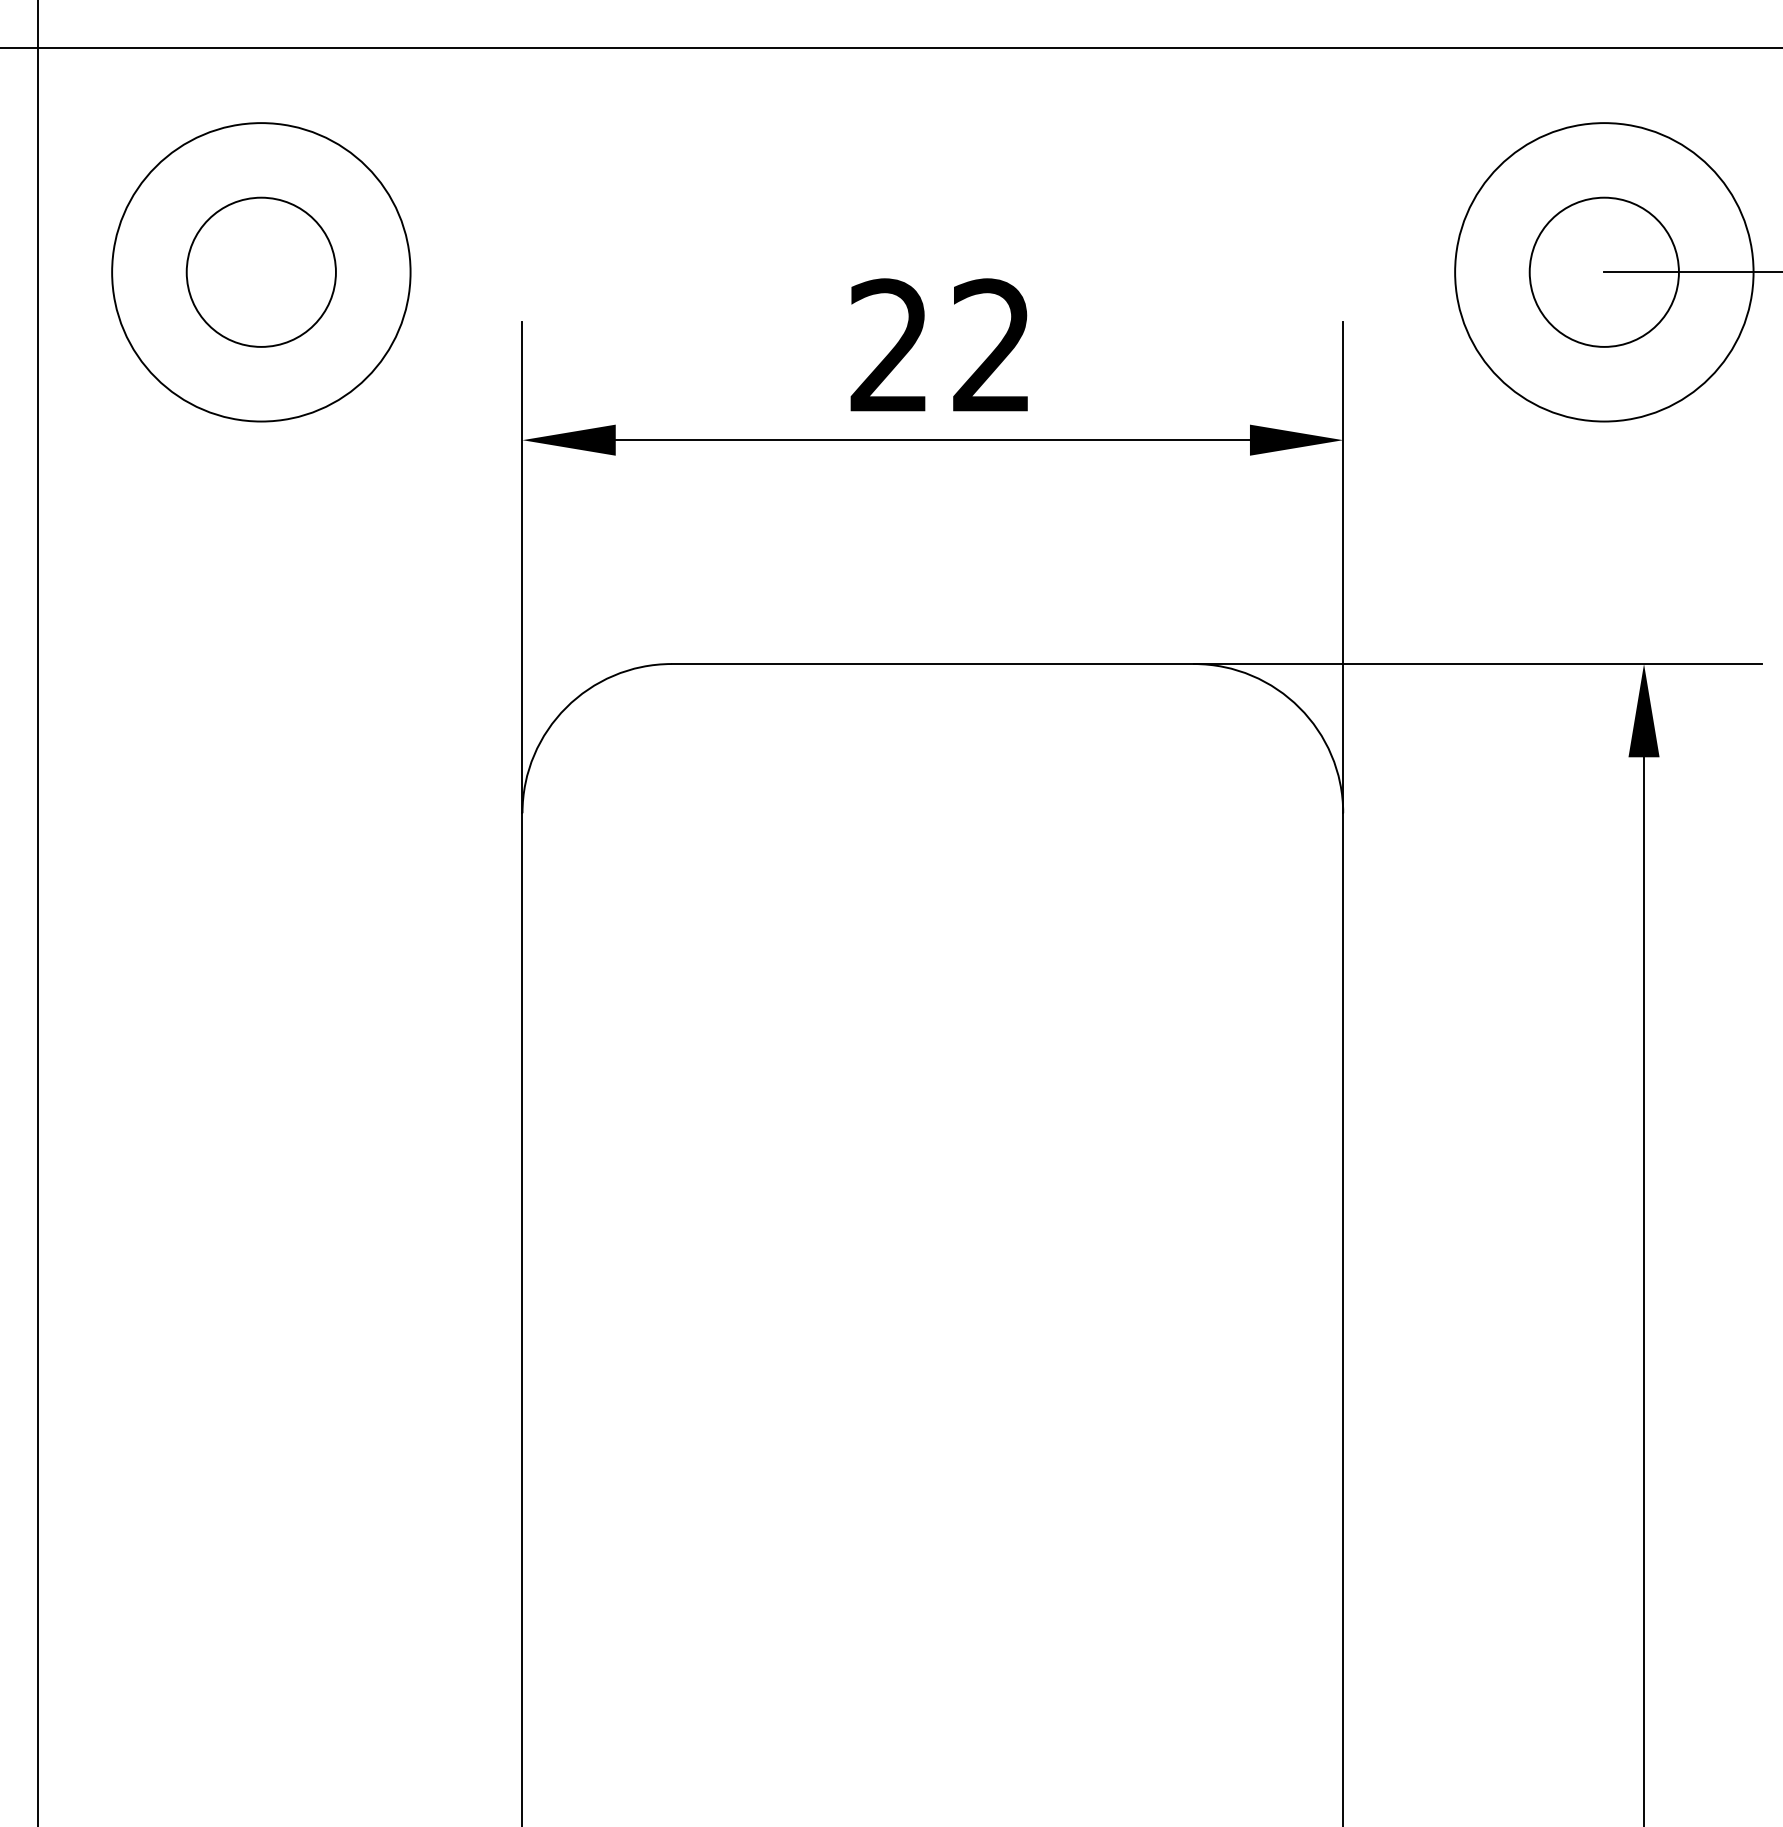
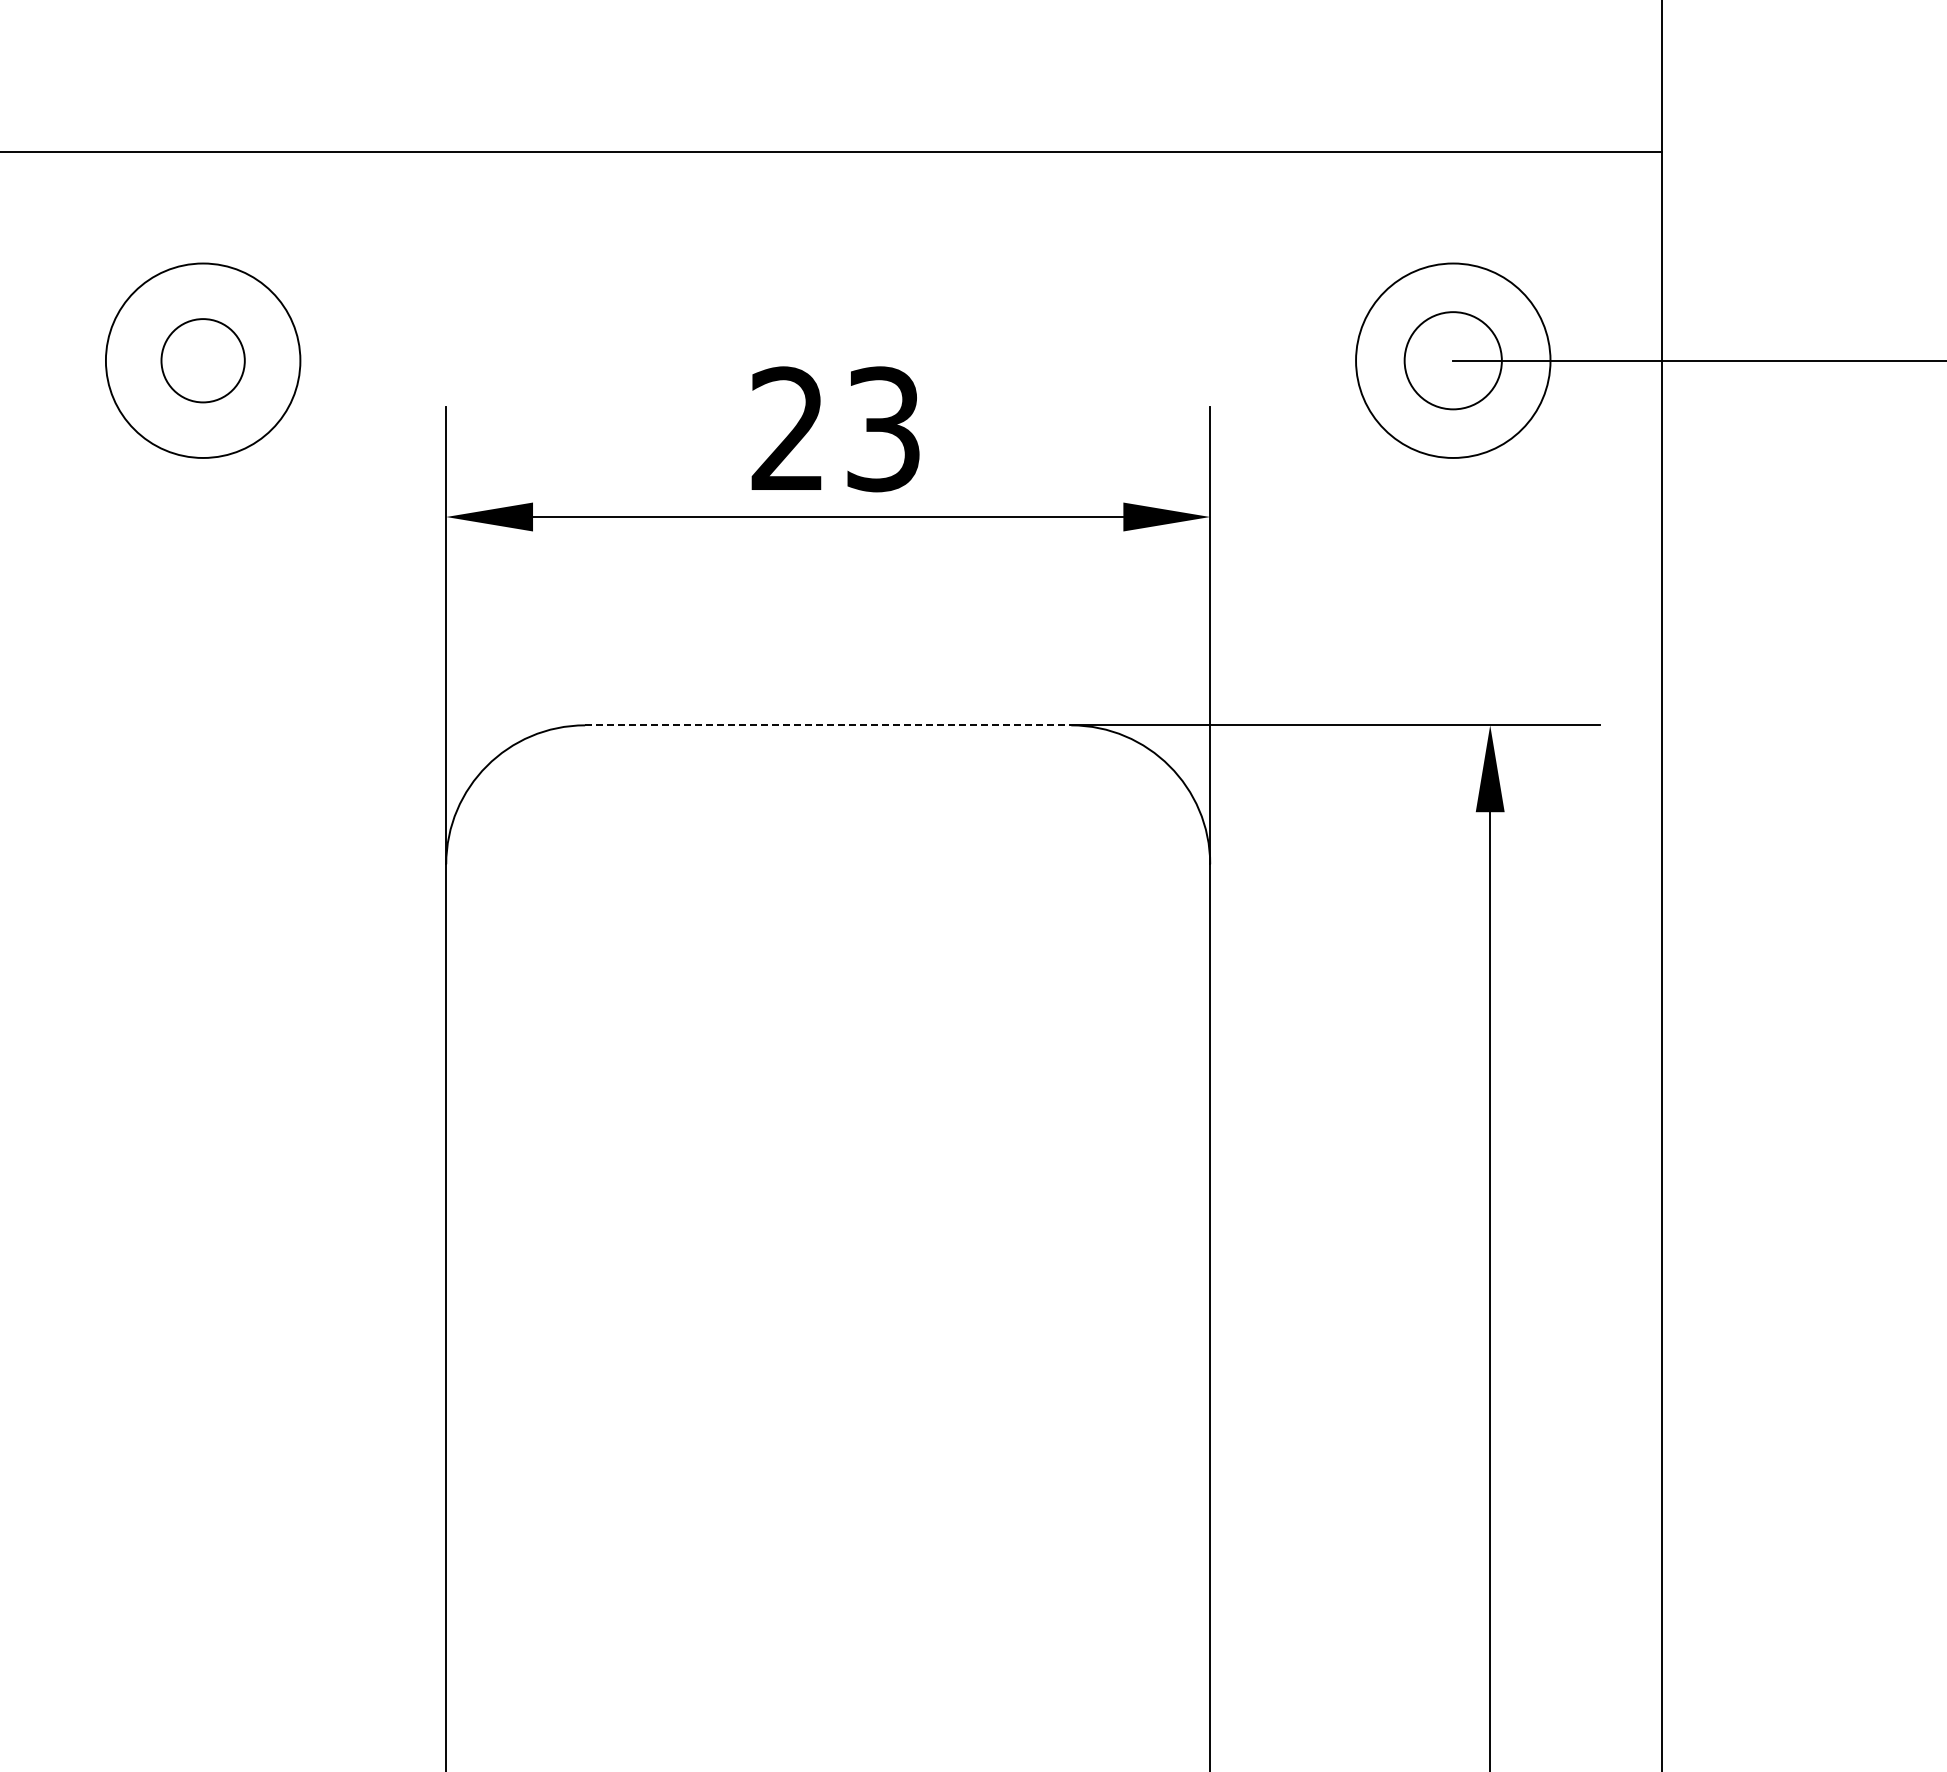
circle: (260, 272) -> (202, 360), size x0.6
circle: (261, 272) -> (203, 360), size x0.7
circle: (1603, 272) -> (1452, 360), size x0.7
circle: (1604, 272) -> (1453, 360), size x0.7
text: (992, 346) -> (883, 429), 22 -> 23
line: (933, 664) -> (828, 725), solid -> dashed

